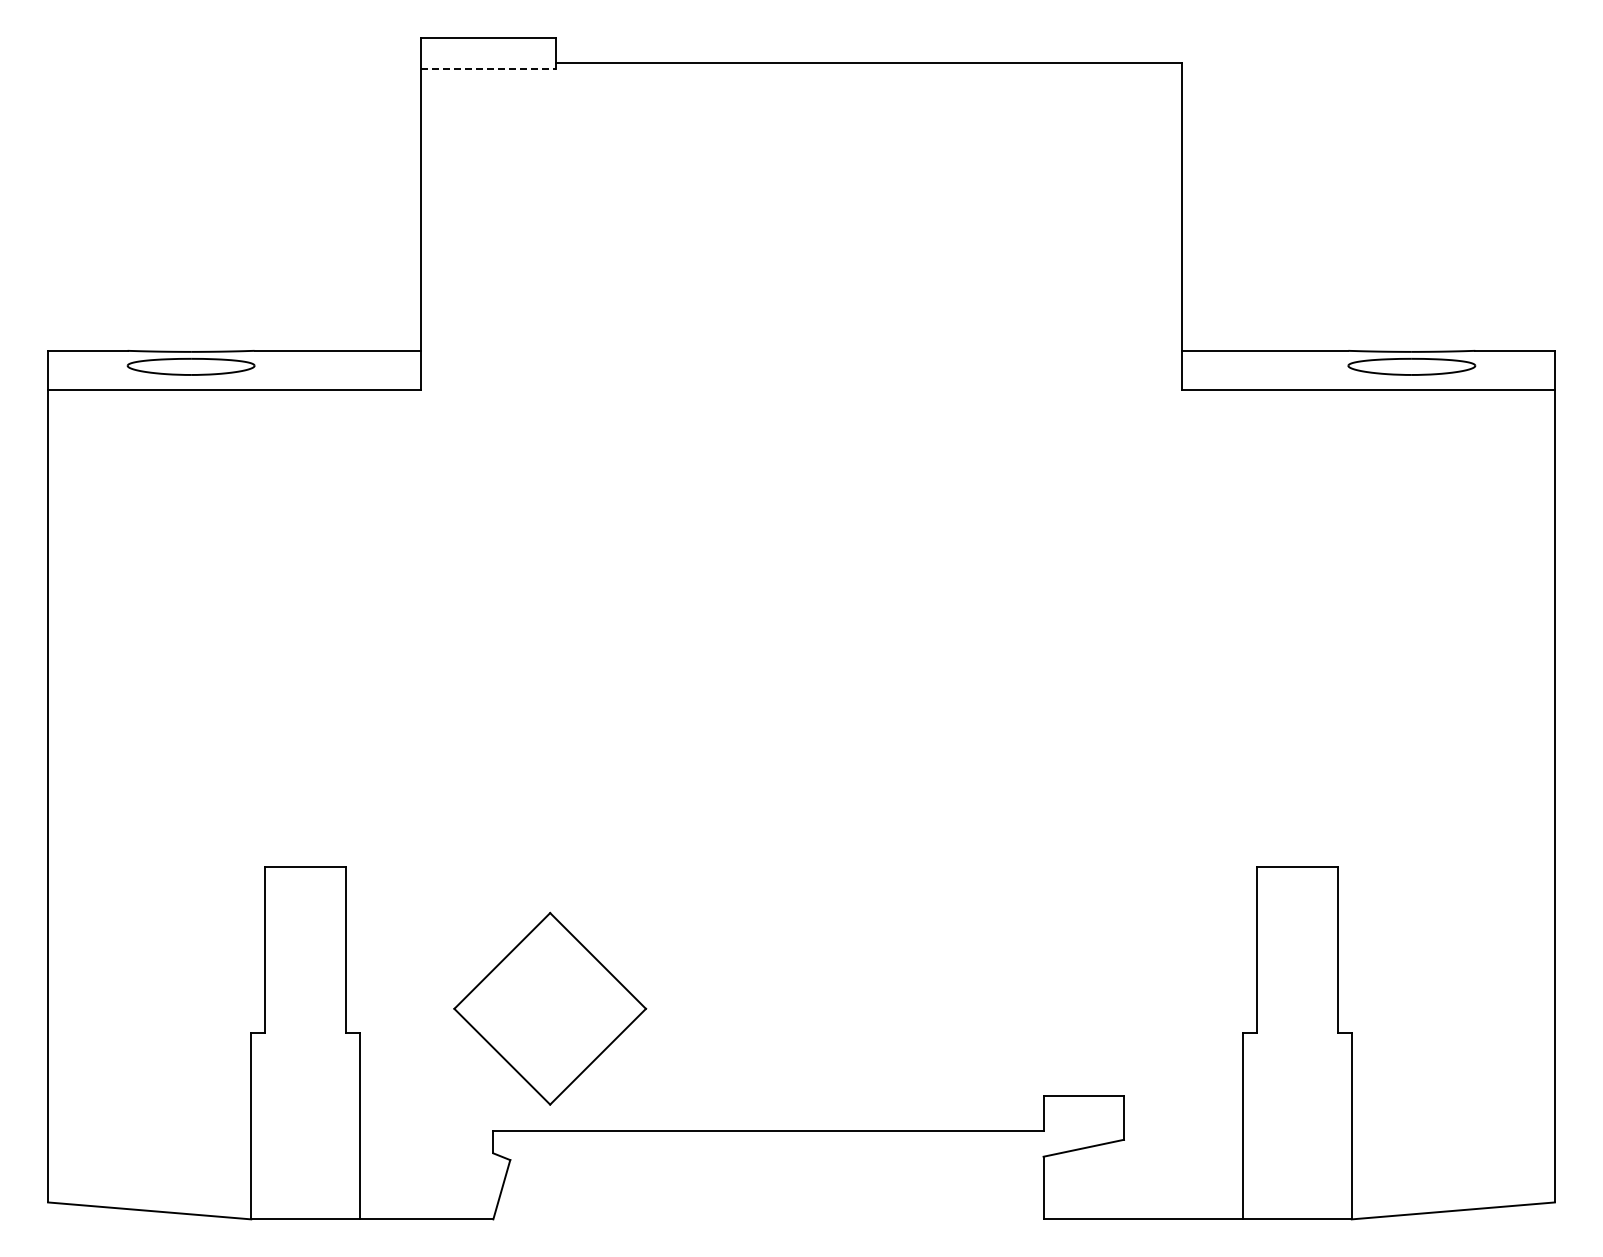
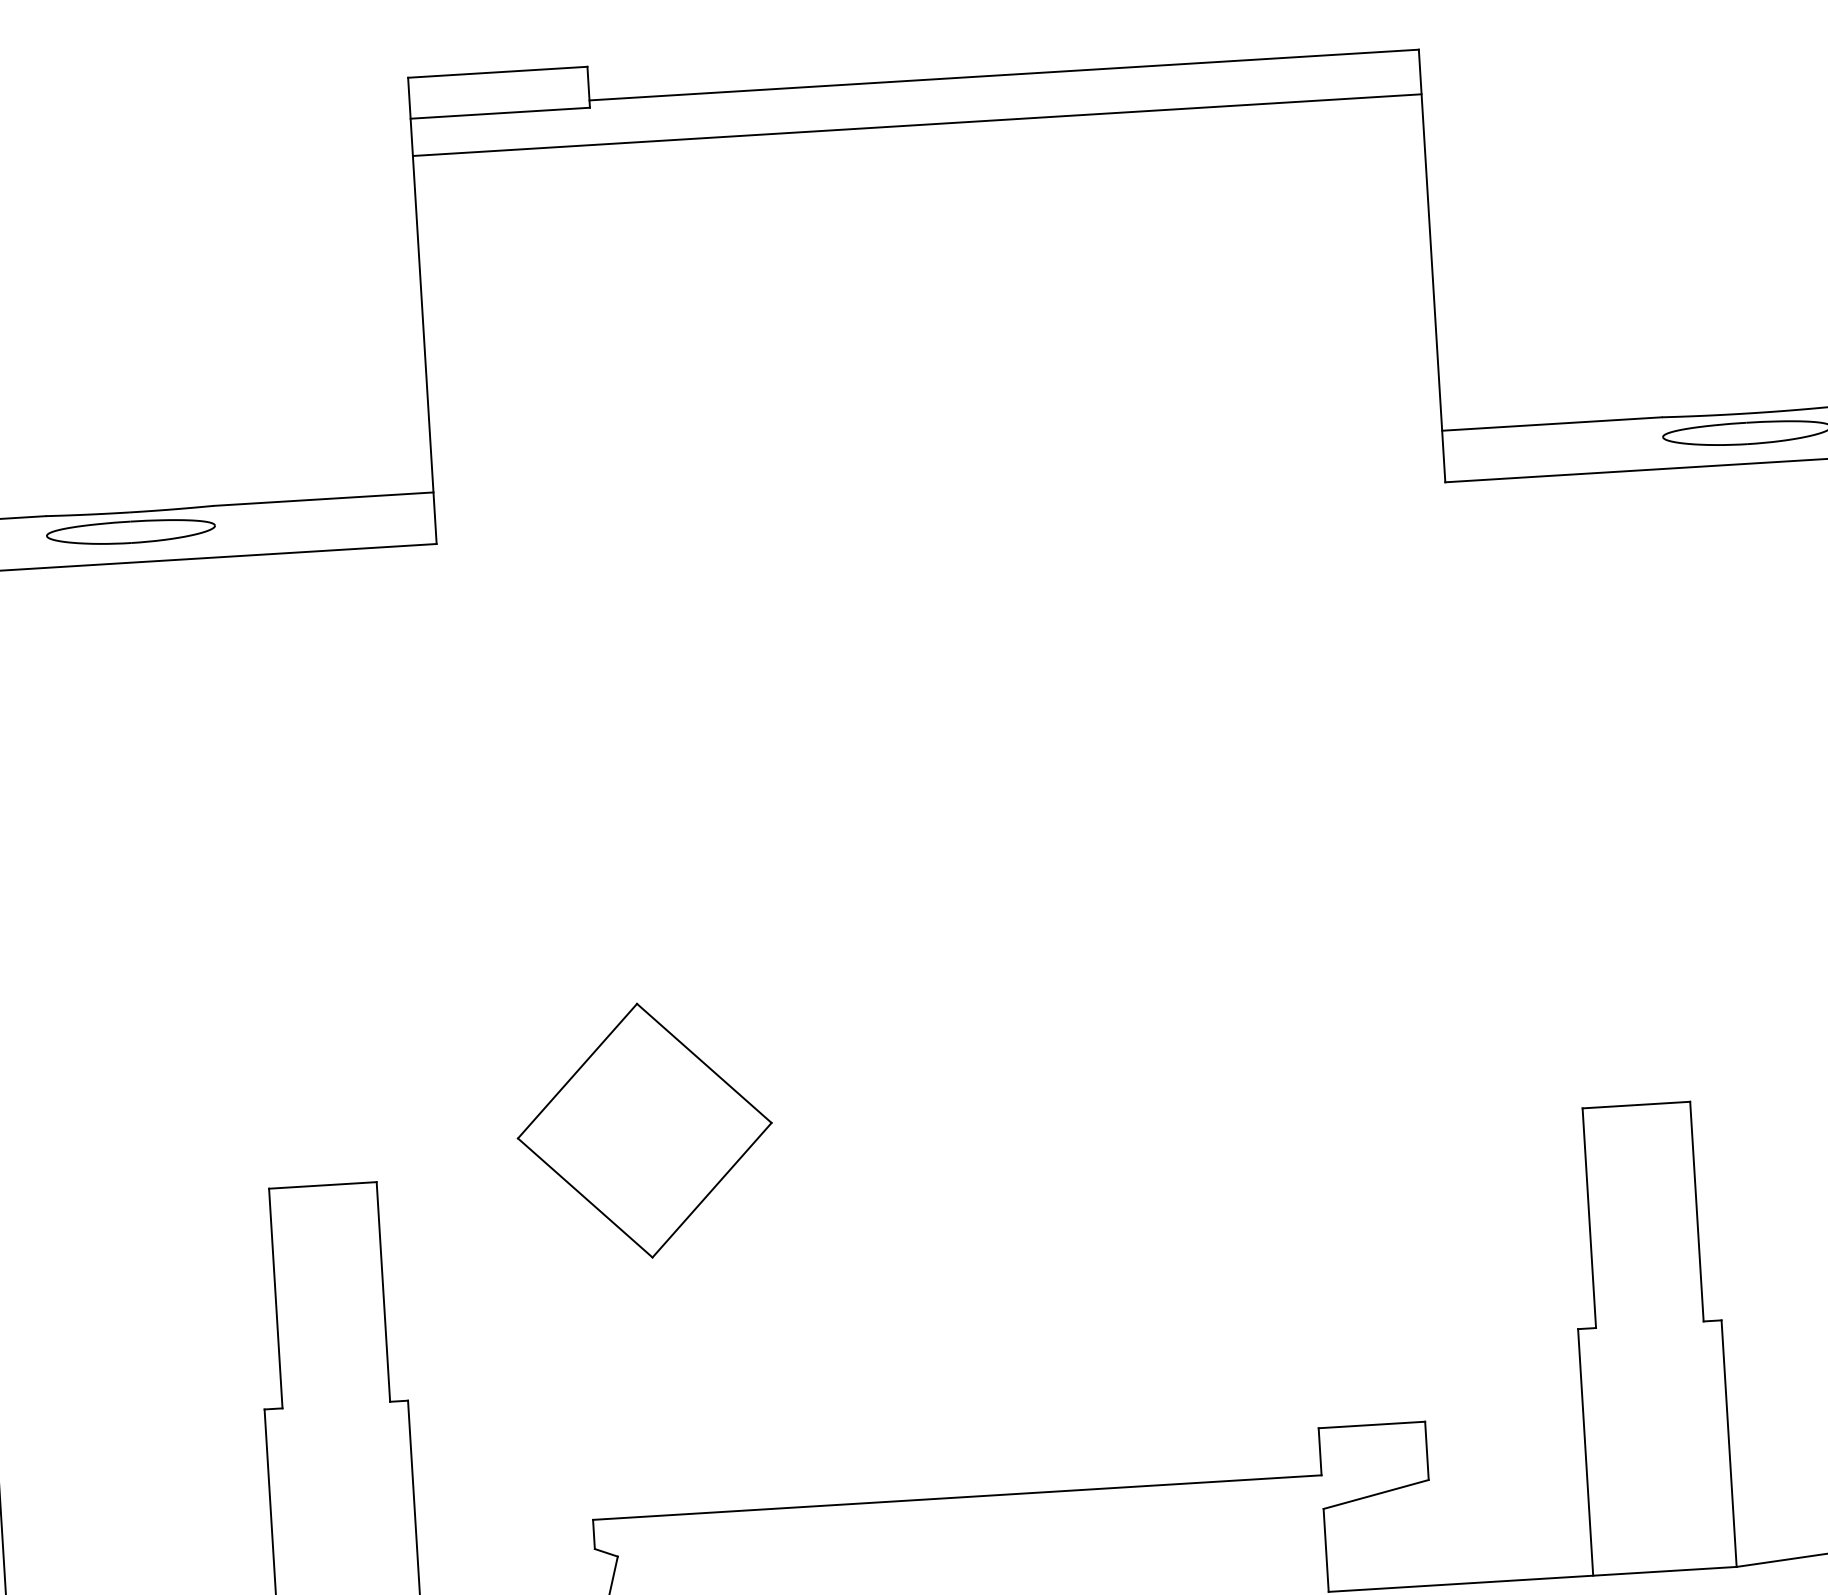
line: (488, 68) -> (500, 113), dashed -> solid
line: (801, 96) -> (917, 124), added
part: (550, 1008) -> (645, 1130), moved

